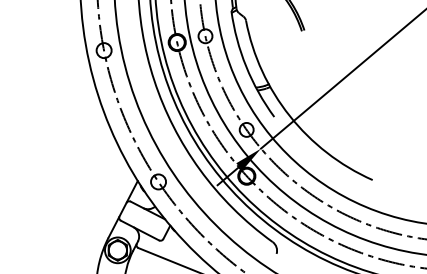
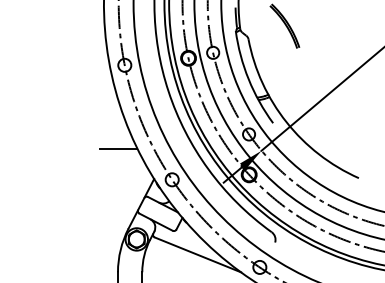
line: (96, 146) -> (118, 148), added

